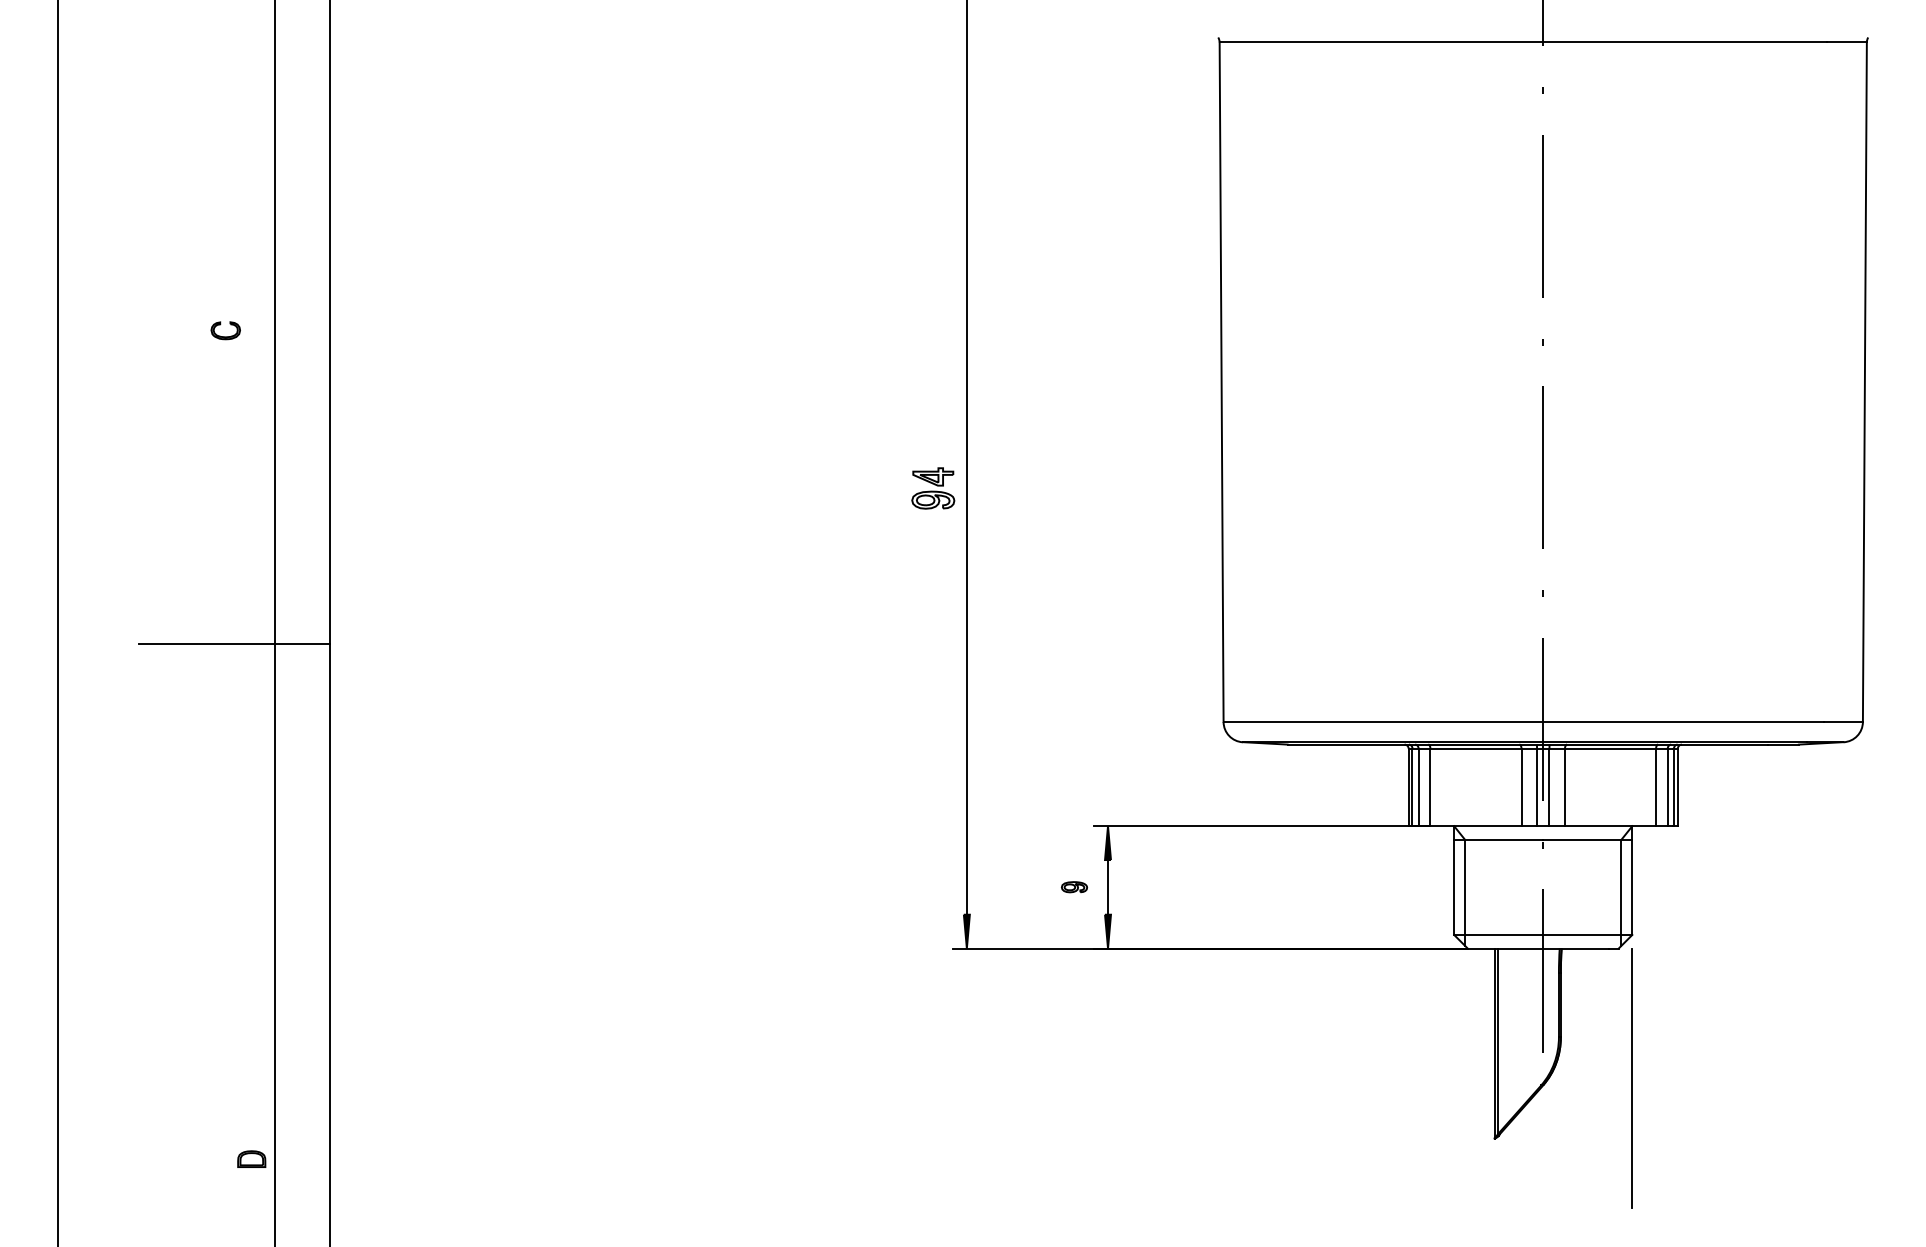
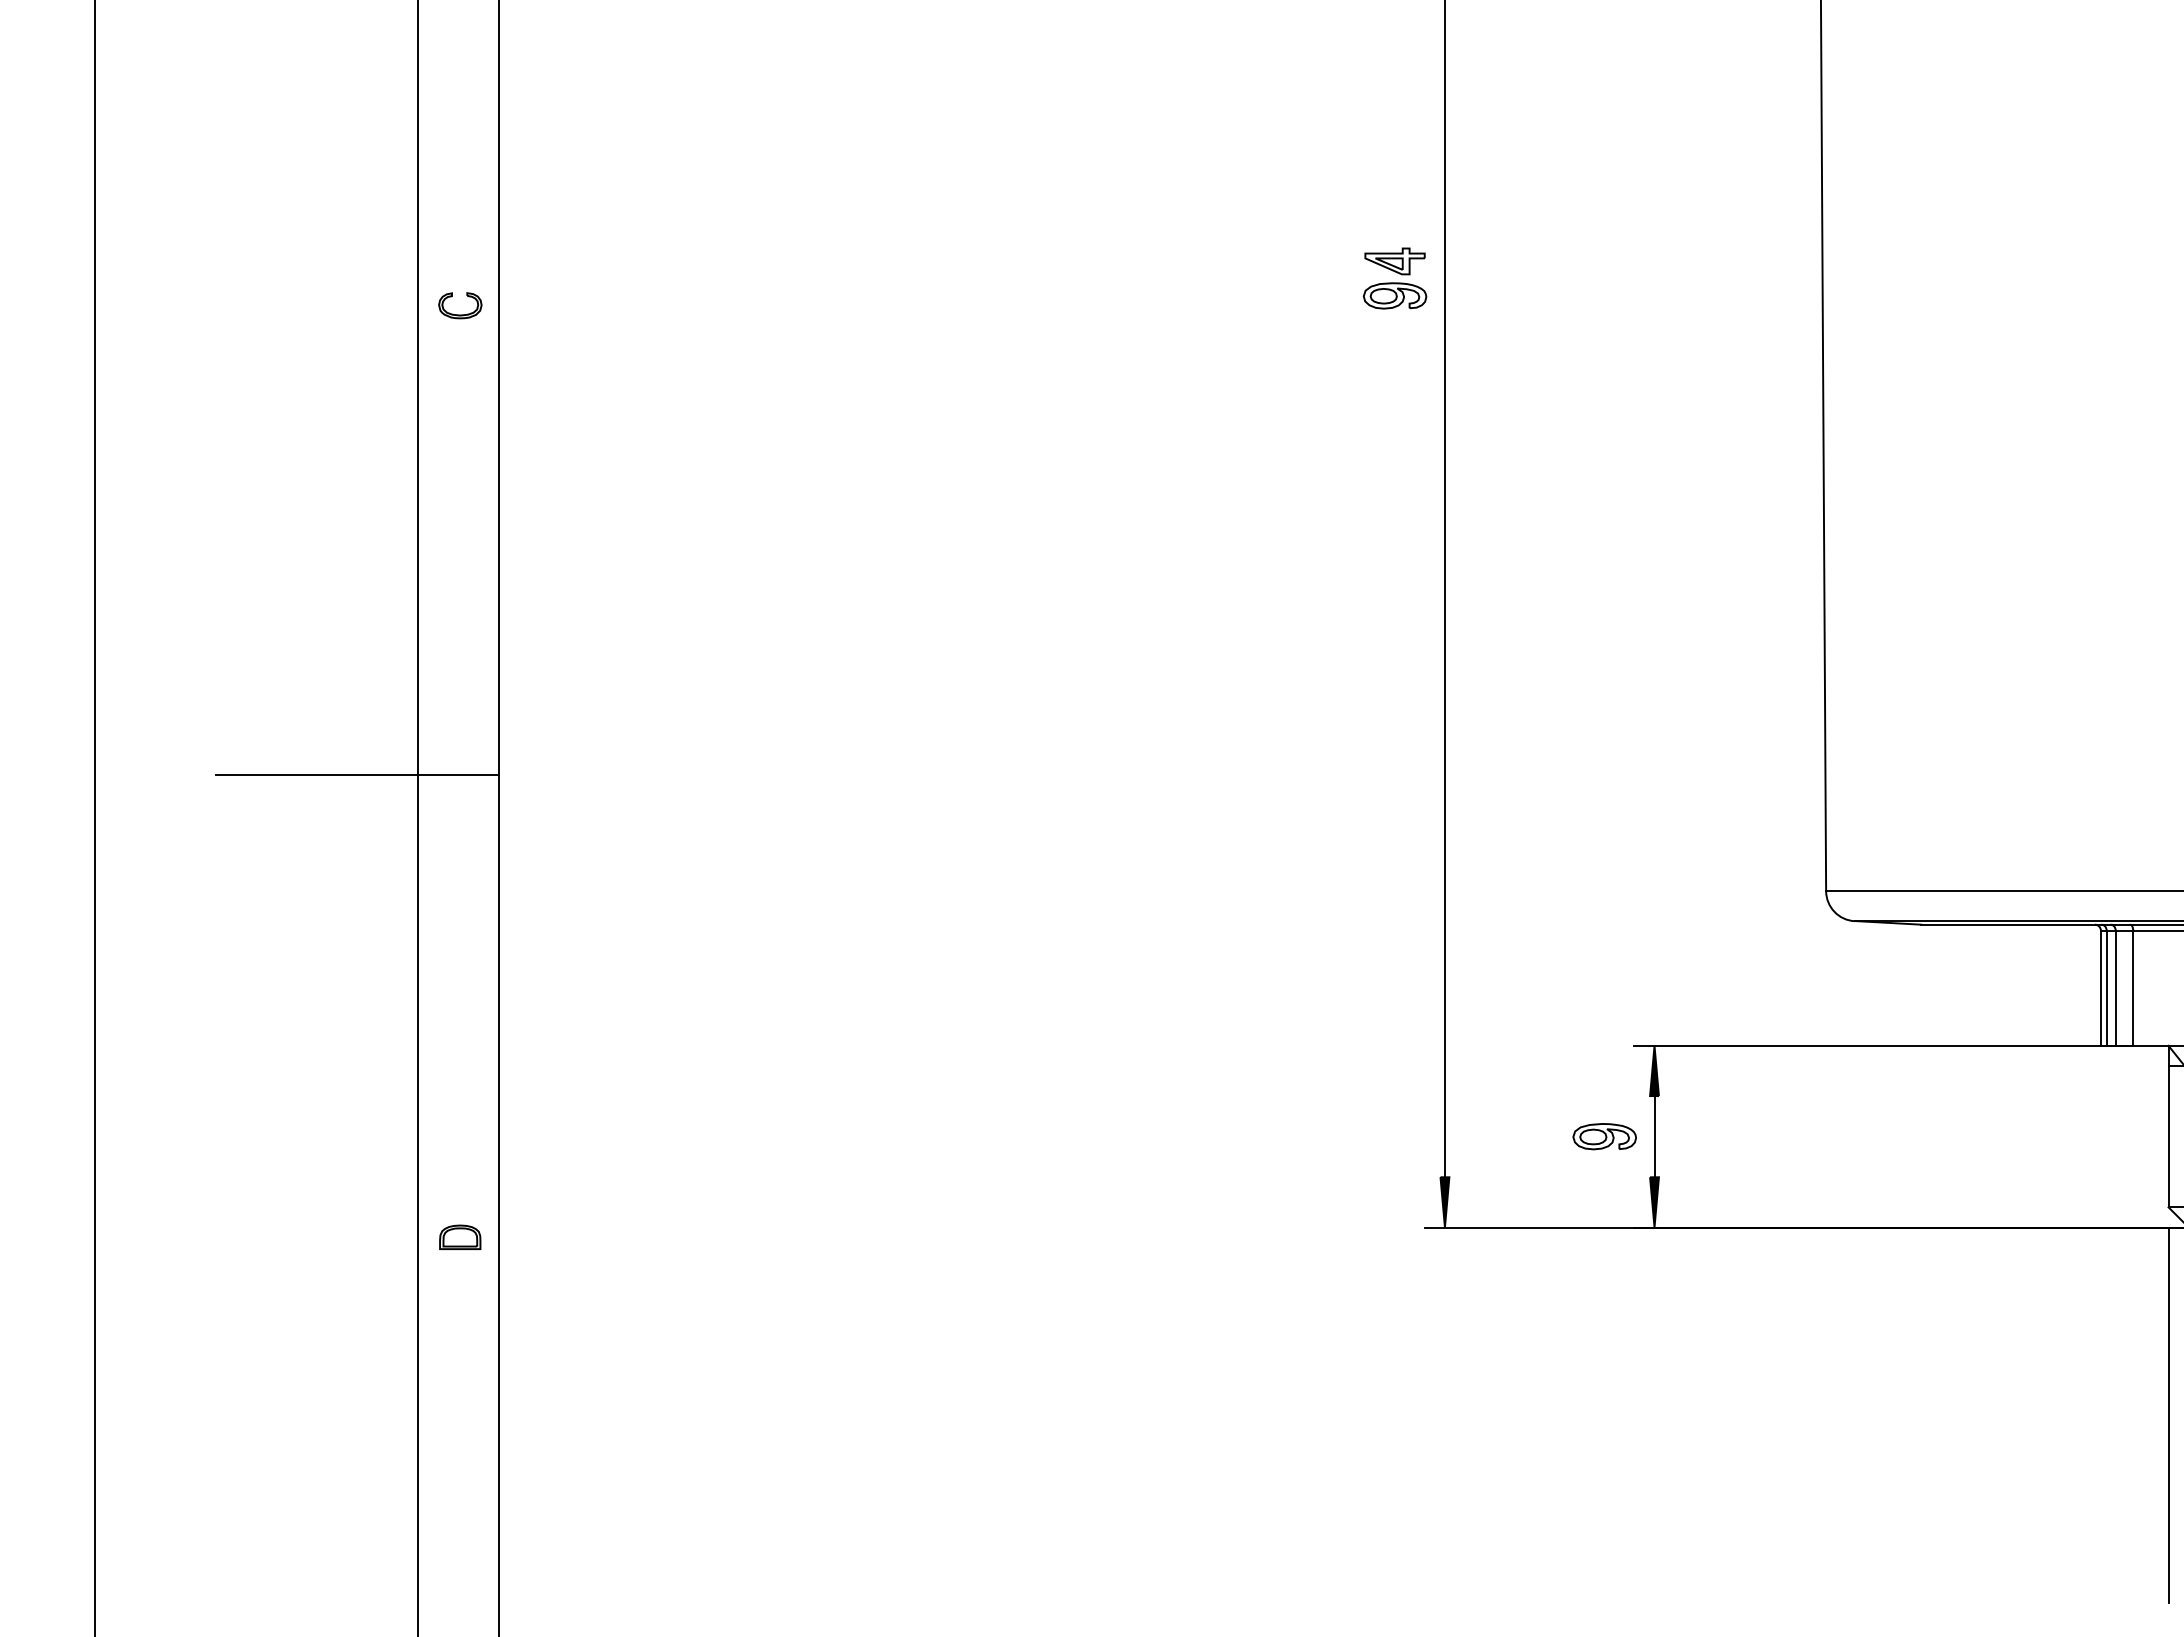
part: (225, 330) -> (459, 305), moved
part: (933, 488) -> (1395, 278), moved
part: (1074, 886) -> (1604, 1135), size x1.67
line: (1454, 1074) -> (2169, 1414), added
part: (251, 1158) -> (459, 1236), moved

